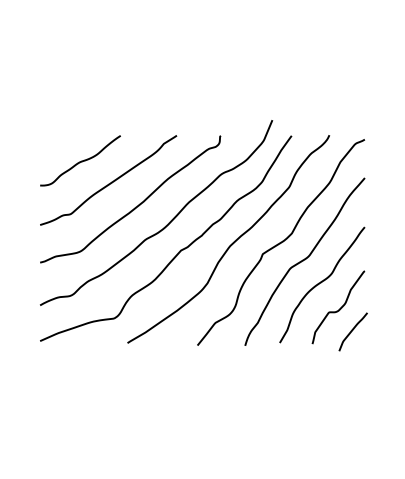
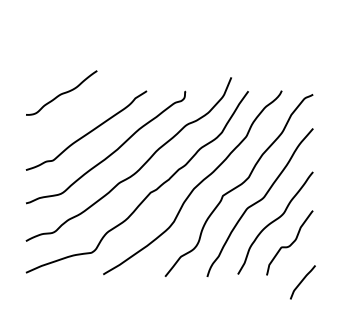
curve: (81, 160) -> (62, 92), moved
curve: (352, 331) -> (302, 281), moved

